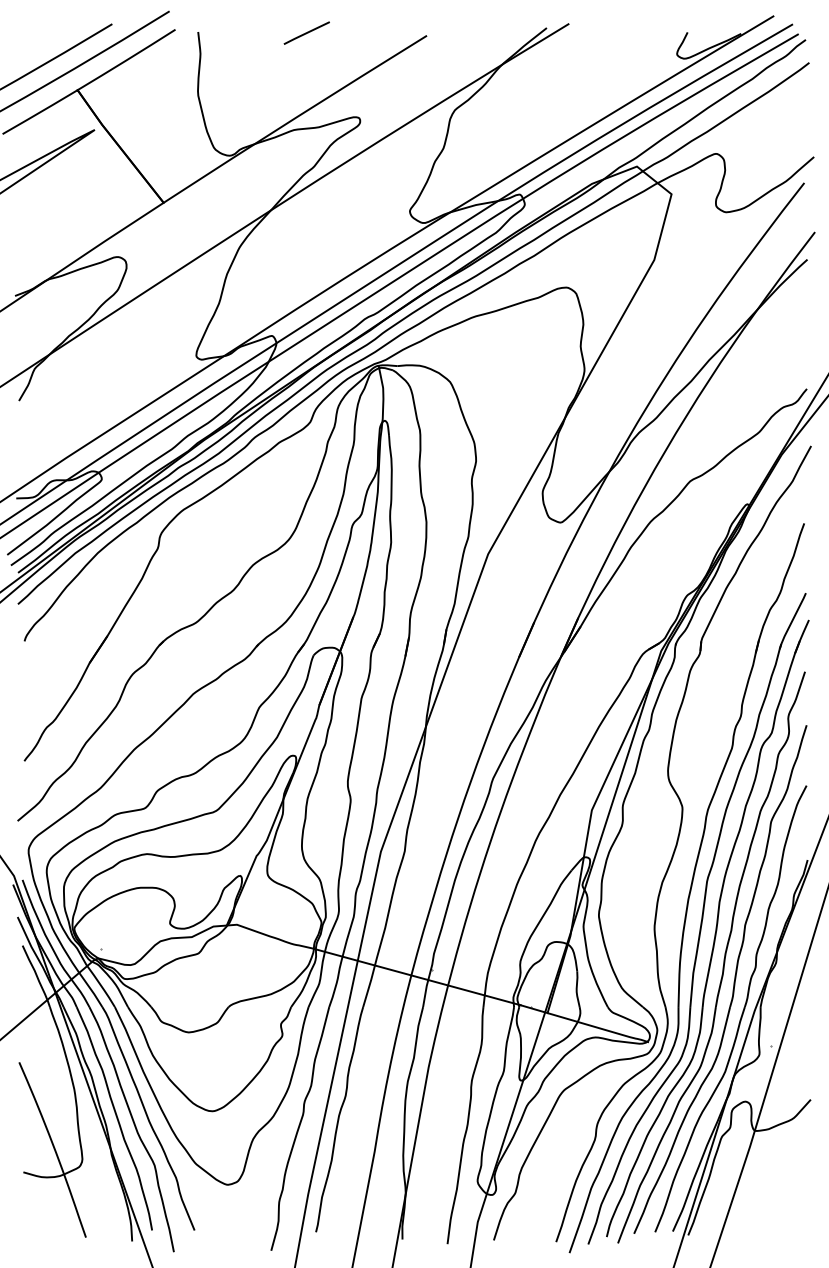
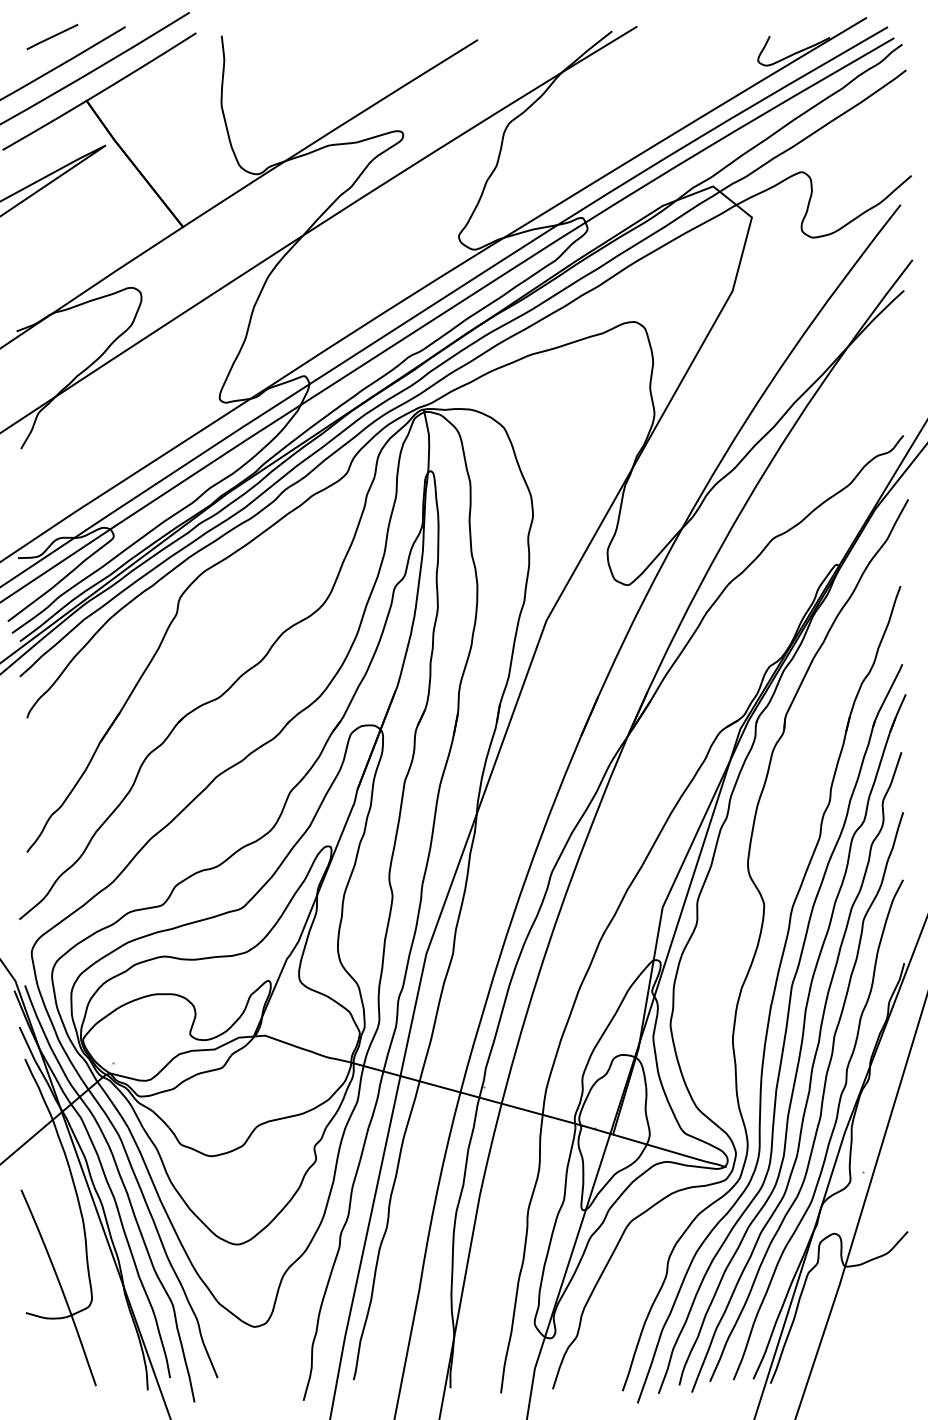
line: (306, 33) -> (52, 37), moved

